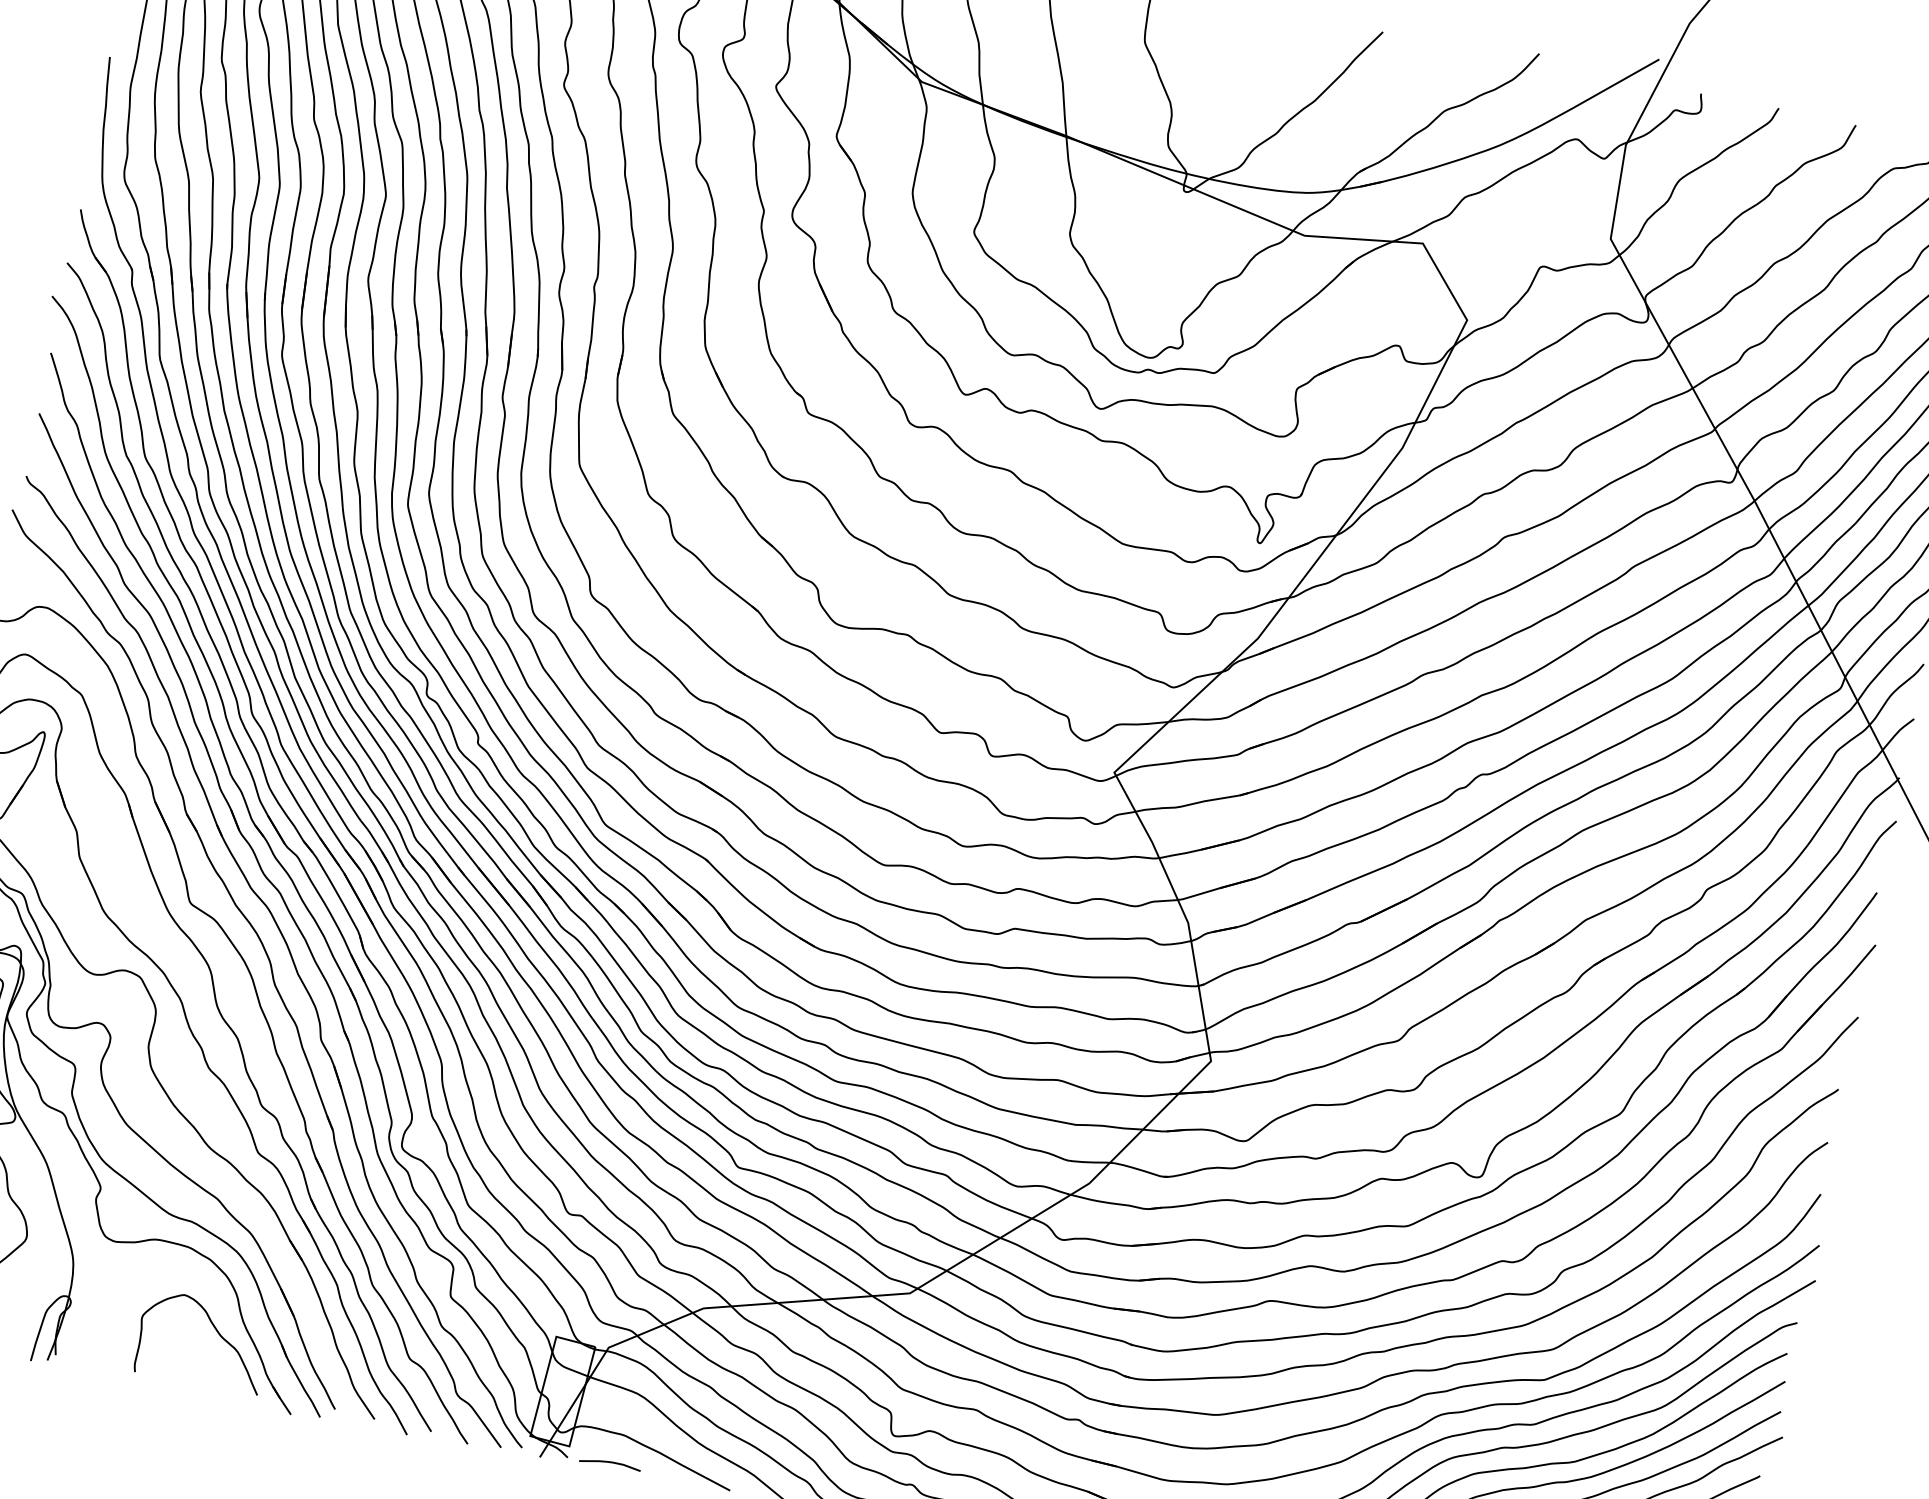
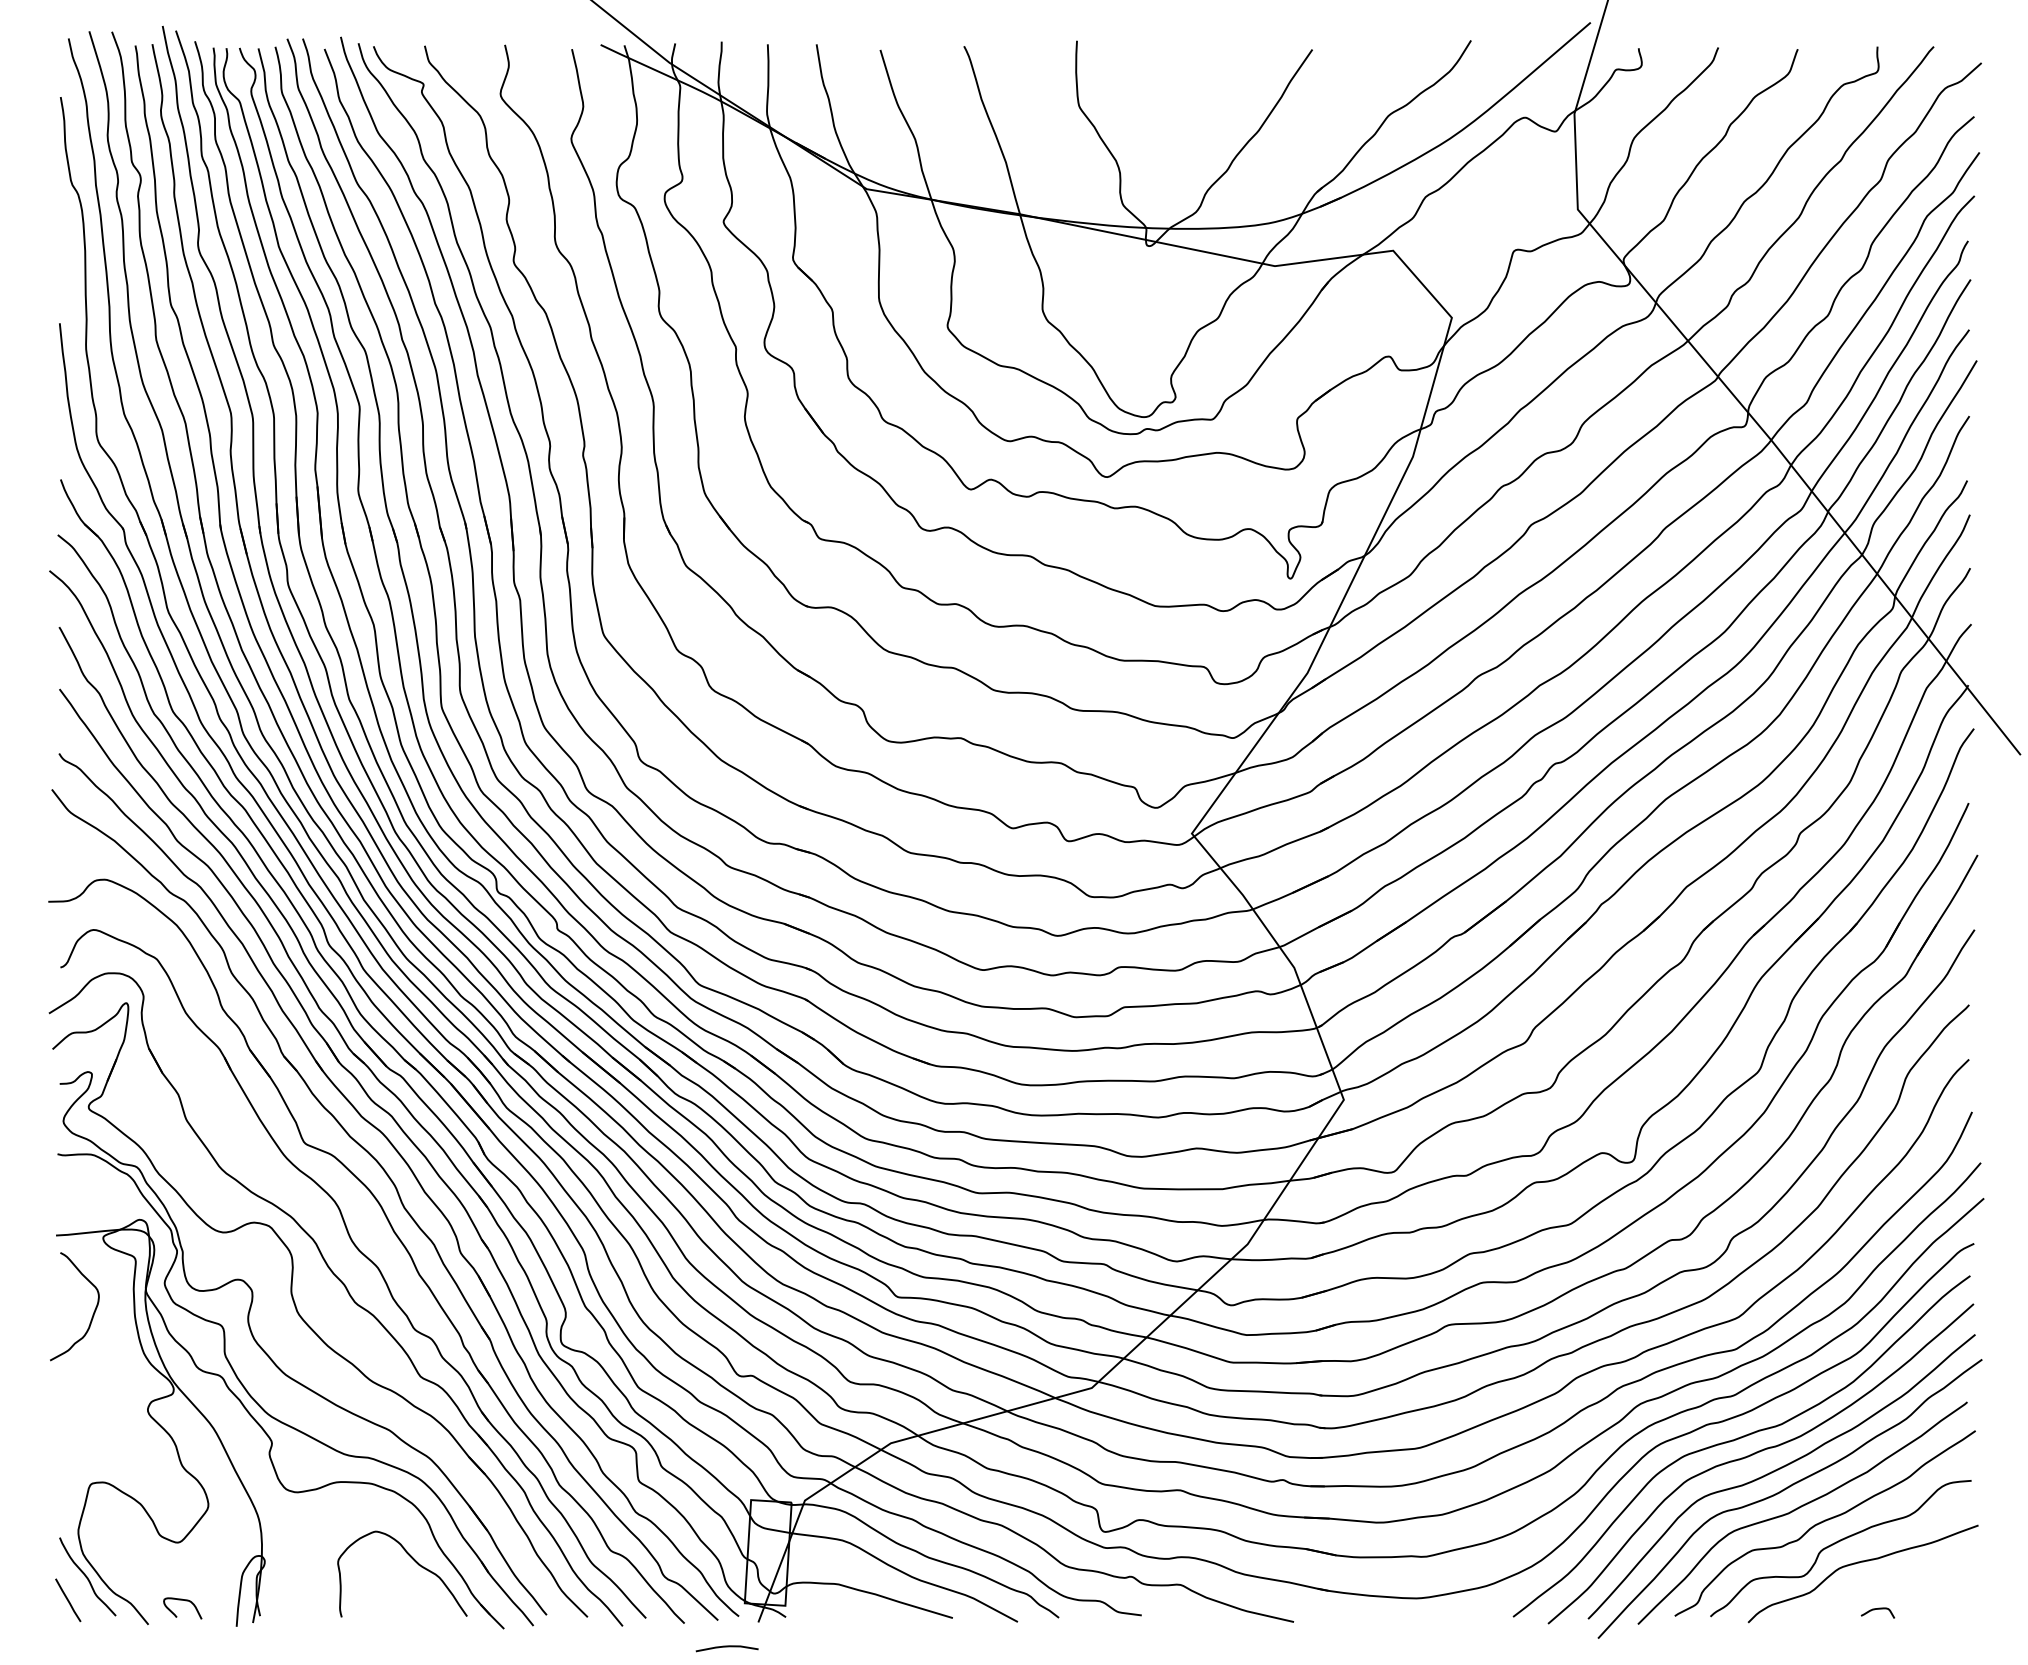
curve: (609, 1463) -> (726, 1647), moved

